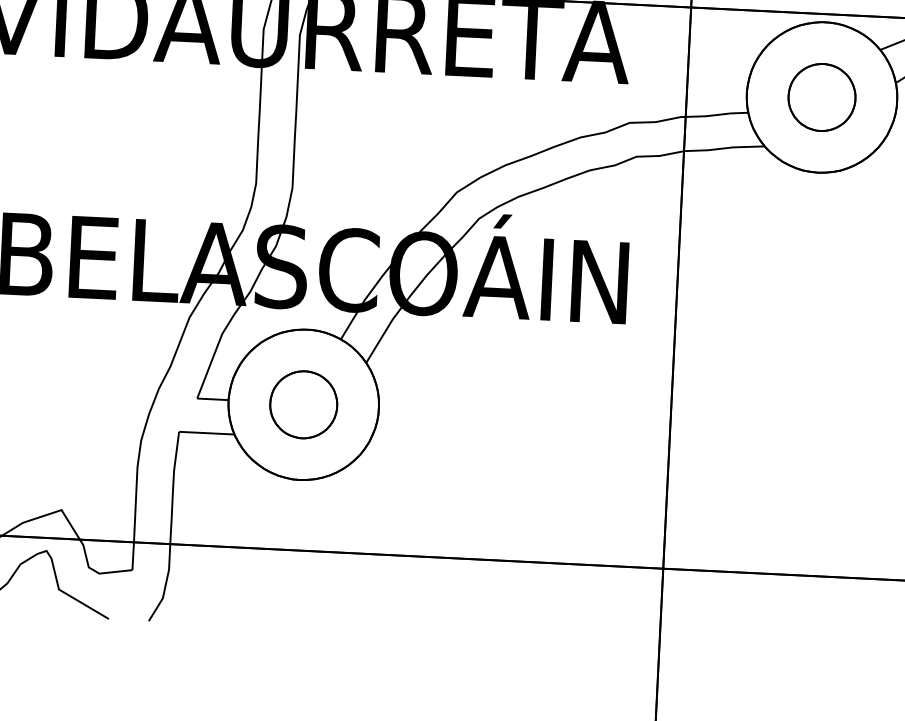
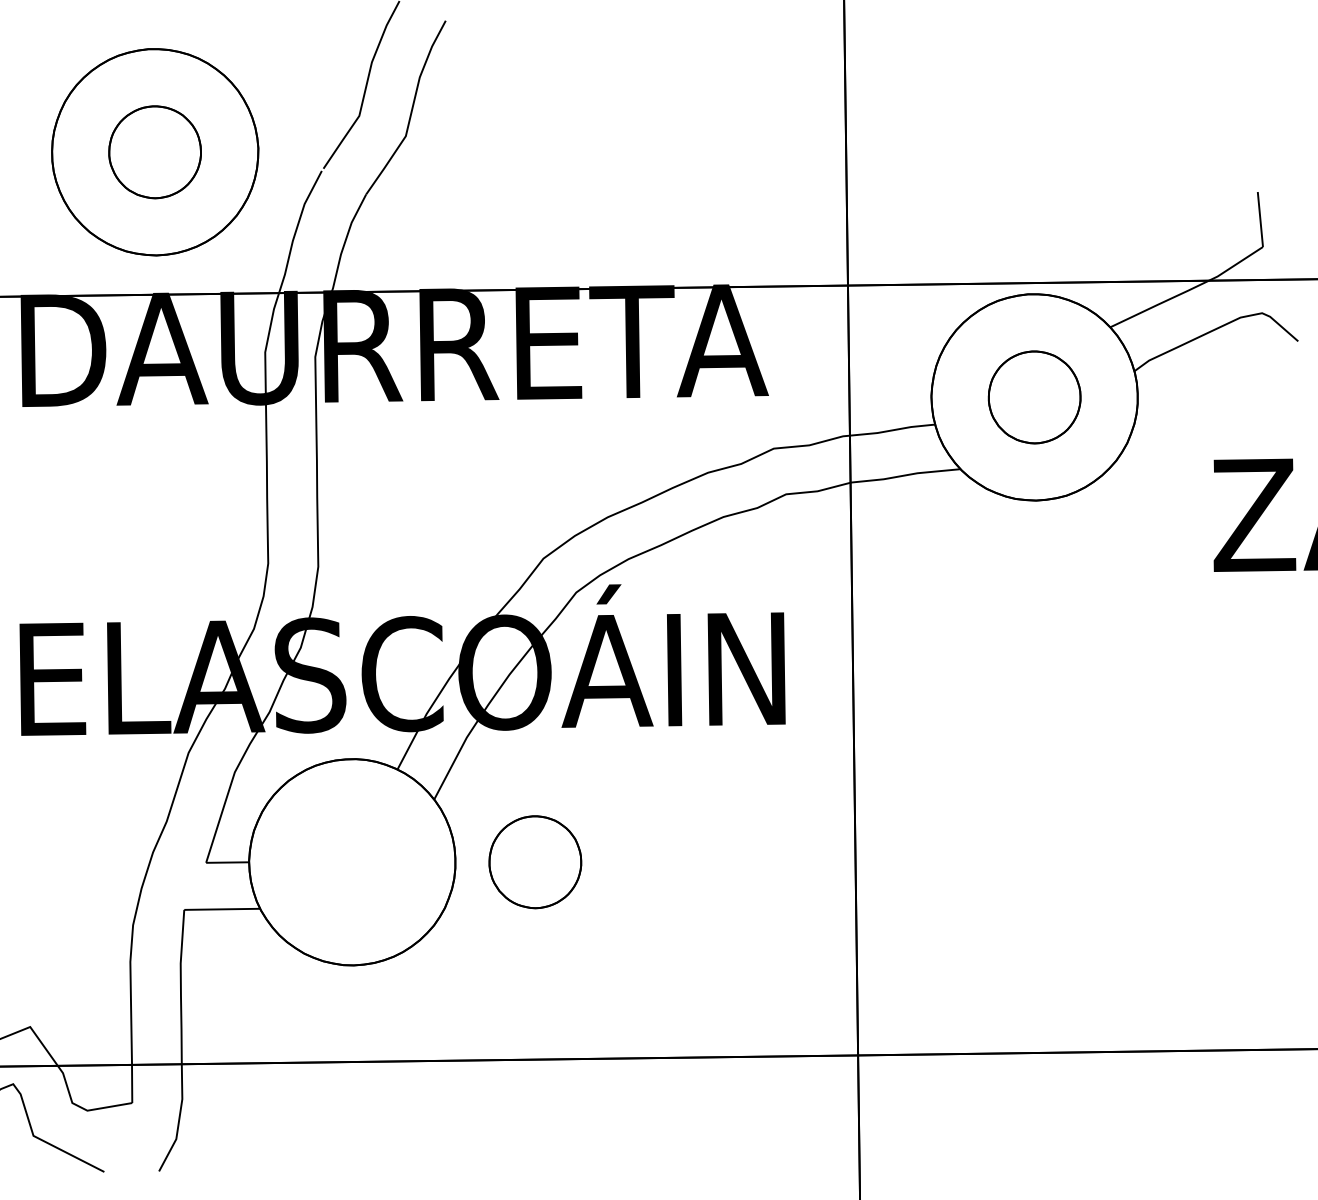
part: (303, 405) -> (535, 862), moved

